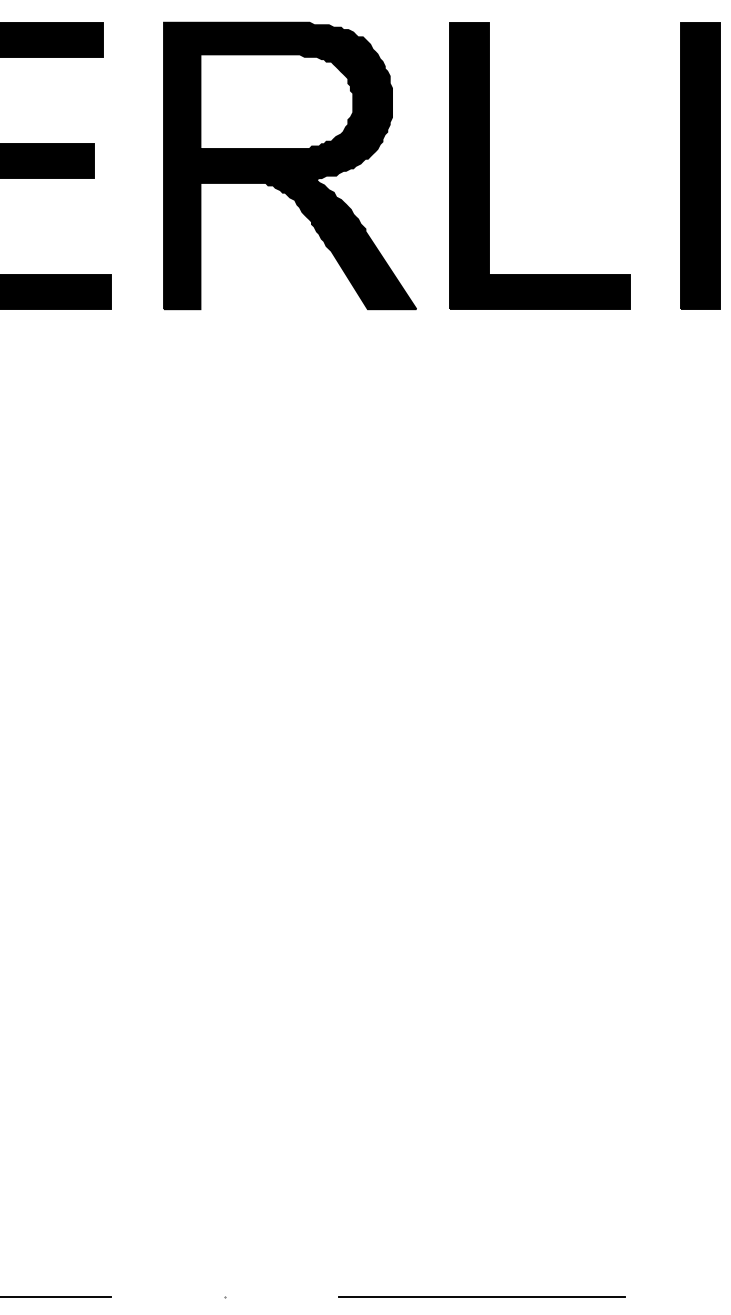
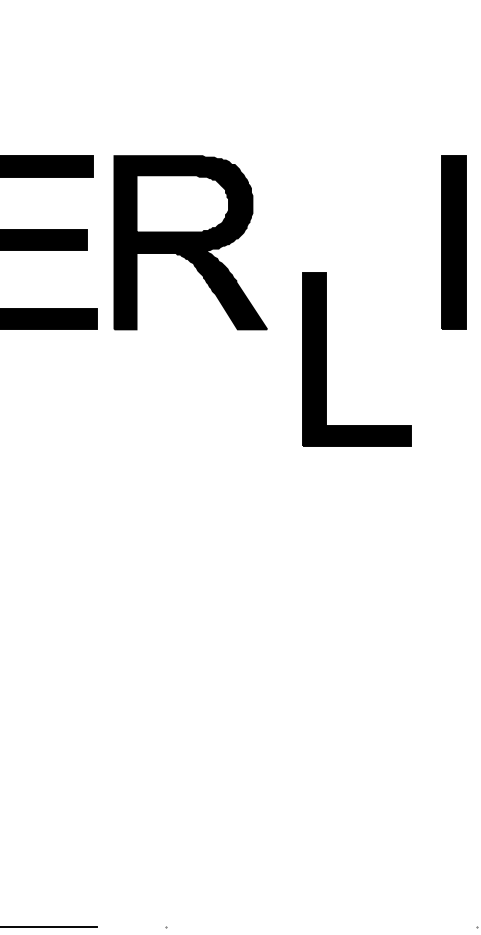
part: (289, 165) -> (190, 242), moved
part: (489, 165) -> (326, 359), moved
line: (481, 1296) -> (321, 926), removed

